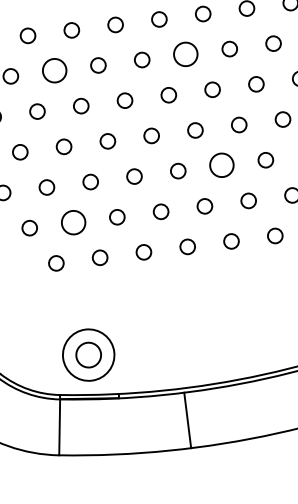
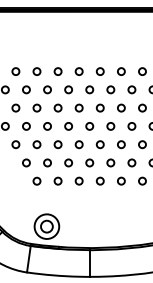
circle: (185, 53) -> (110, 89), size x0.62
circle: (54, 70) -> (47, 89), size x0.62
circle: (222, 165) -> (121, 144), size x0.62
circle: (73, 221) -> (47, 162), size x0.62

